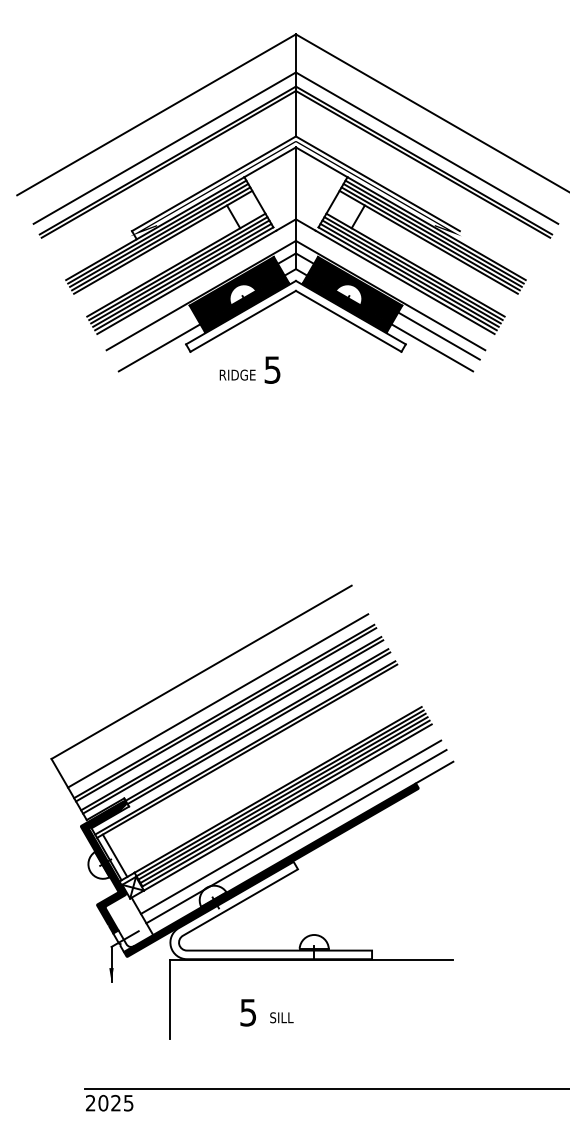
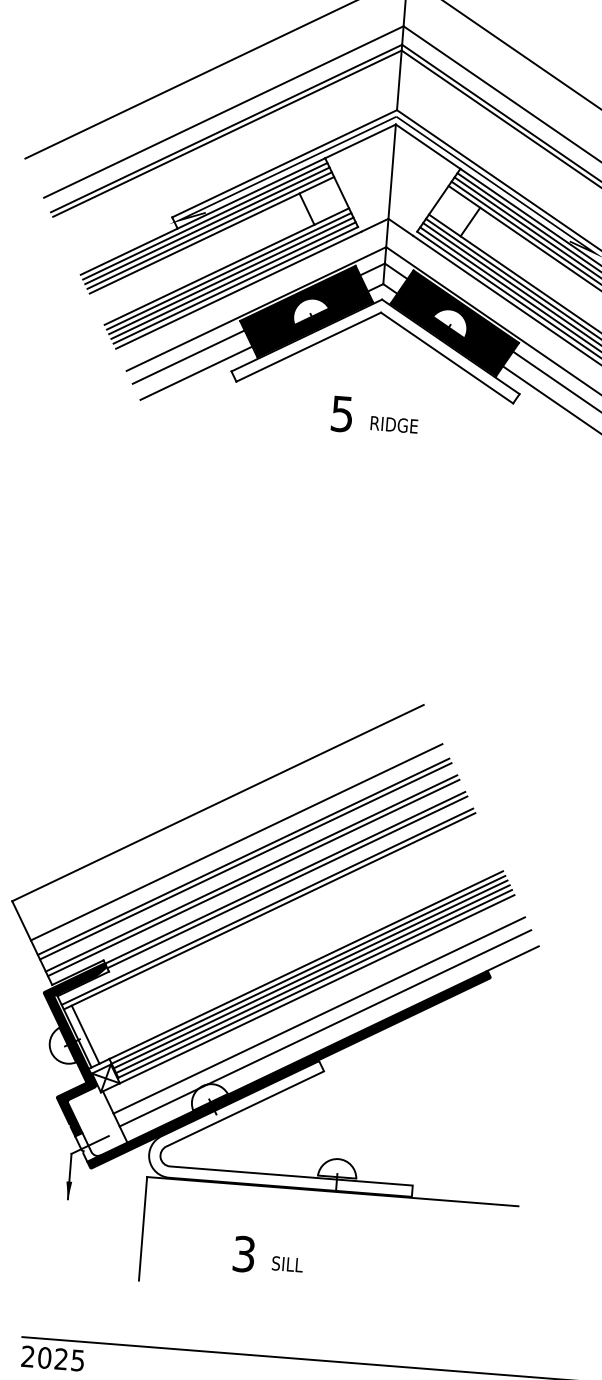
line: (152, 335) -> (188, 356), added
text: (237, 374) -> (394, 424), moved
text: (248, 1011) -> (244, 1252), 5 -> 3

